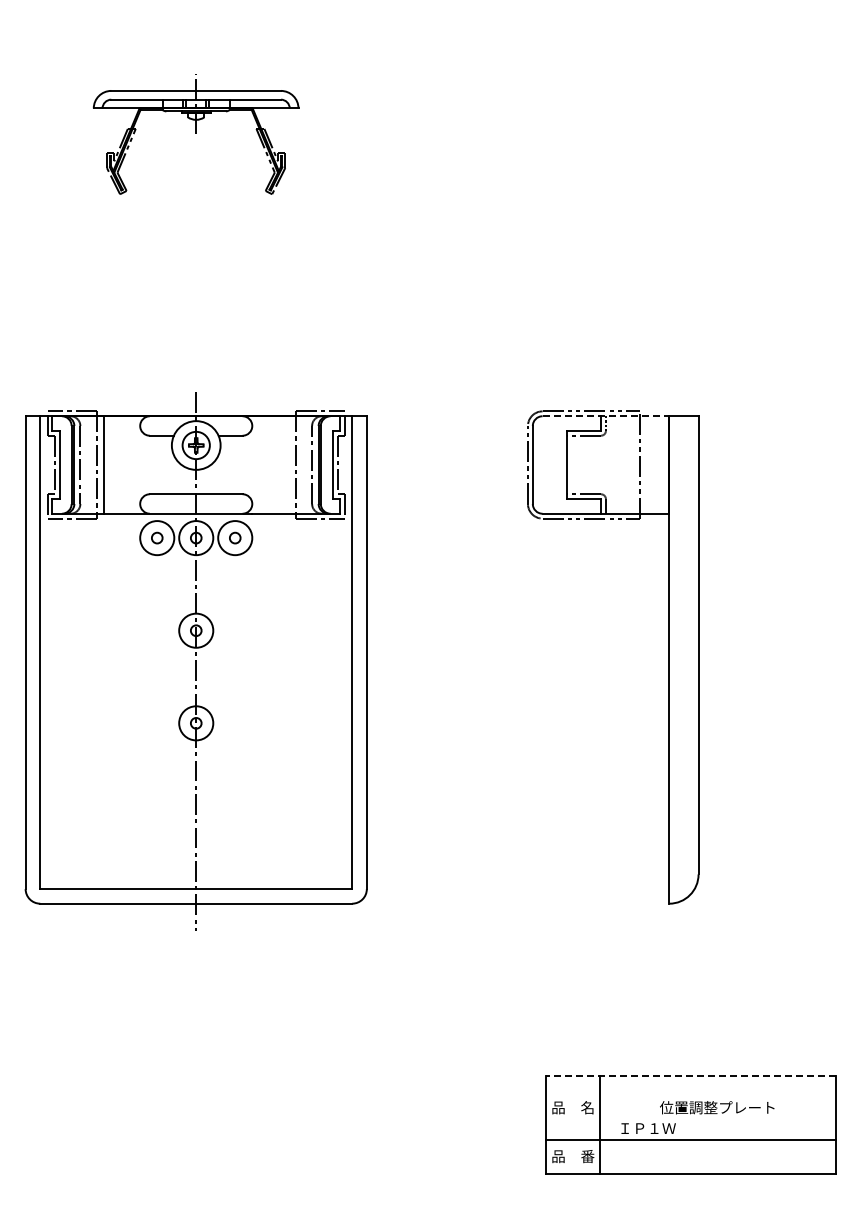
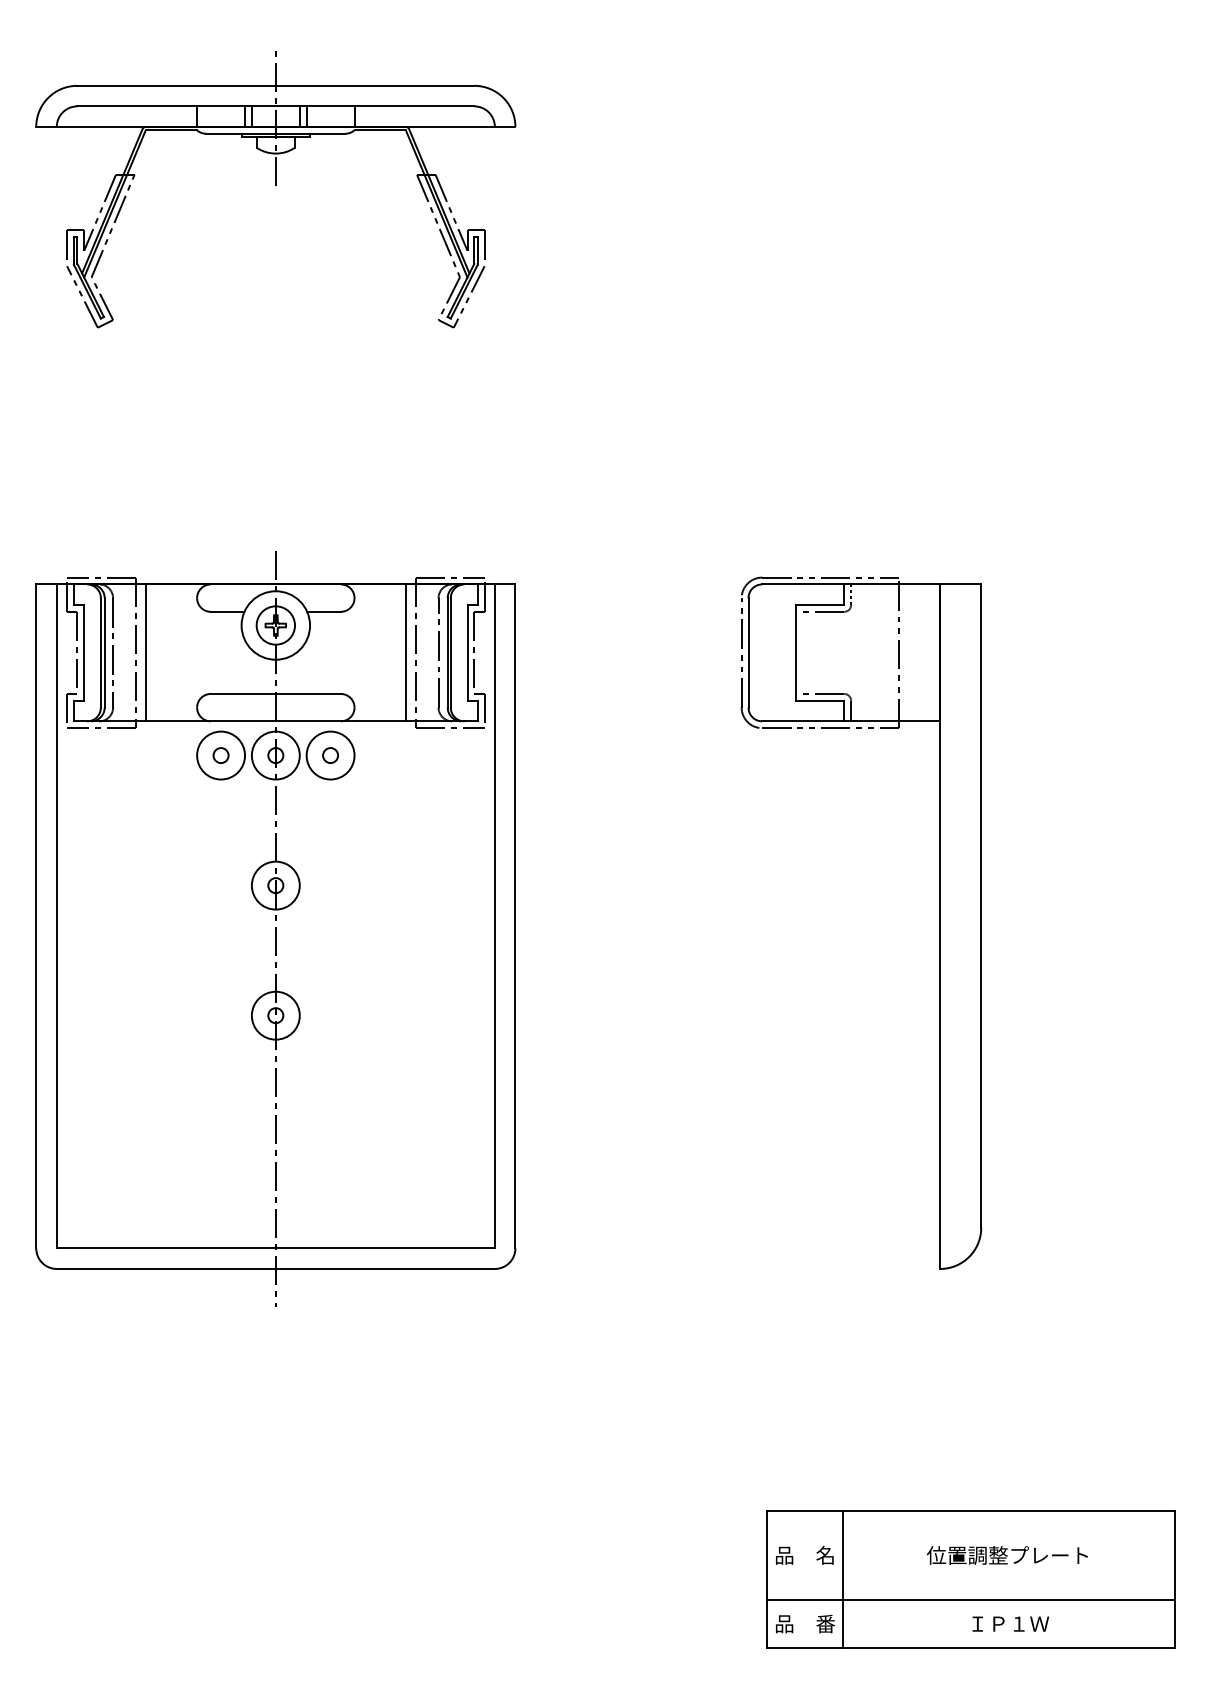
part: (195, 135) -> (274, 190), size x1.67
line: (606, 416) -> (851, 584), dashed -> solid
line: (288, 464) -> (405, 652), added
line: (690, 1076) -> (969, 1511), dashed -> solid
text: (648, 1128) -> (1010, 1623), moved

